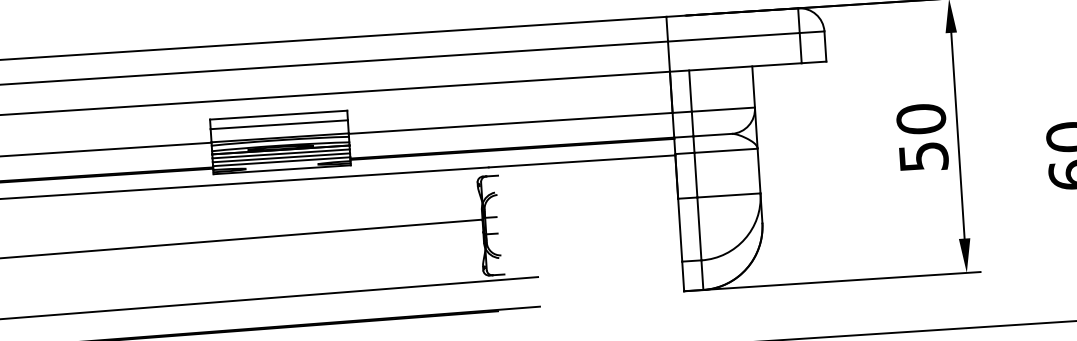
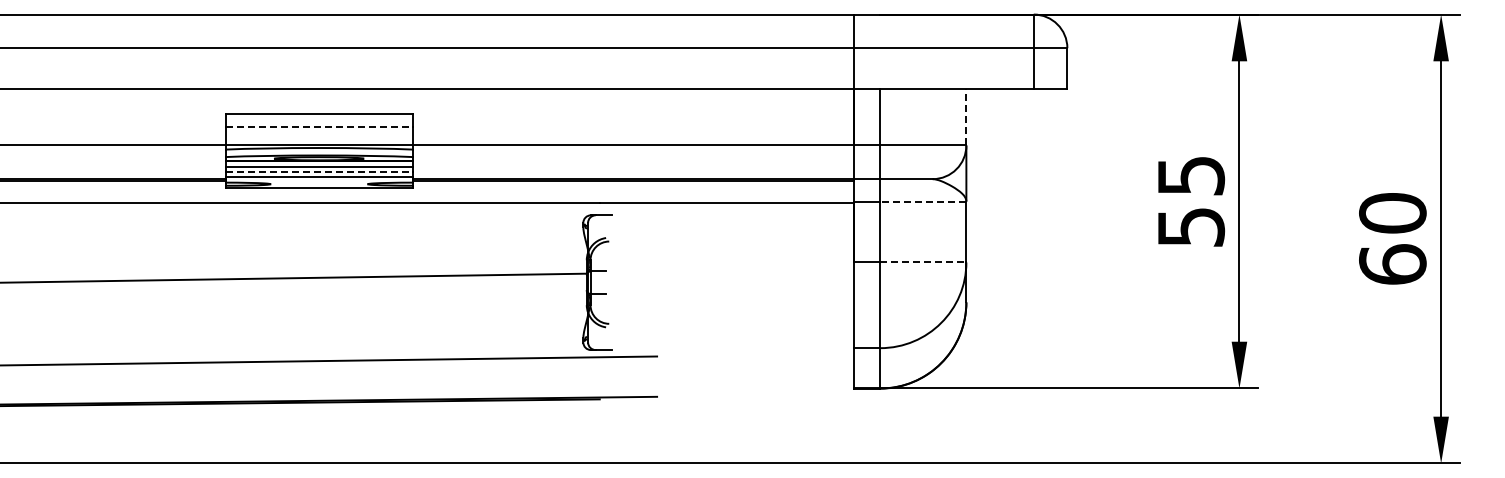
line: (753, 86) -> (966, 116), solid -> dashed
text: (921, 118) -> (1191, 175), 50 -> 55
line: (279, 125) -> (319, 127), solid -> dashed
line: (725, 150) -> (922, 201), solid -> dashed
line: (281, 158) -> (319, 172), solid -> dashed
line: (729, 195) -> (923, 262), solid -> dashed

